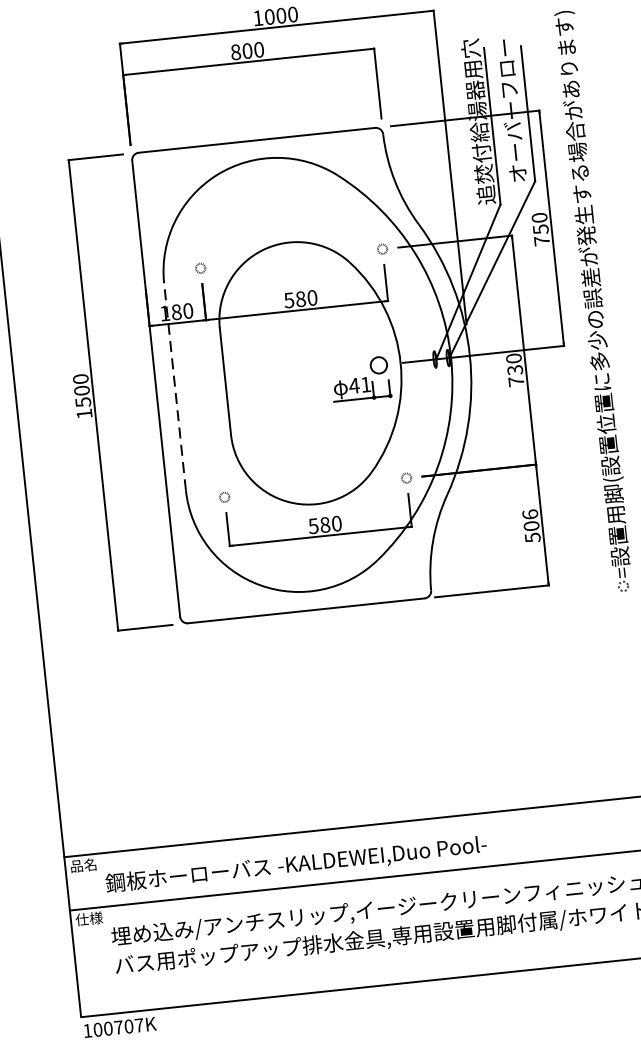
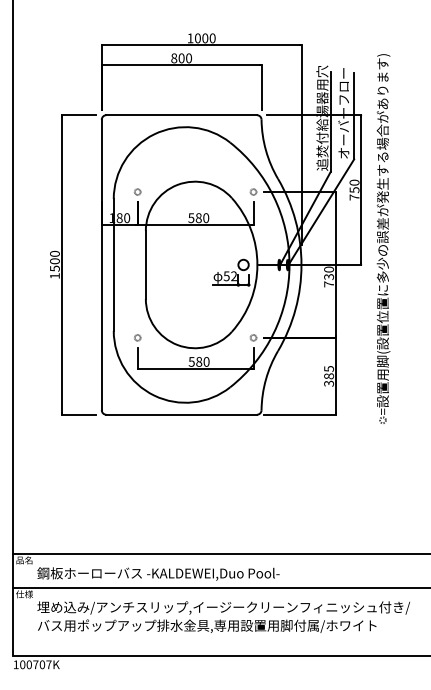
text: (358, 385) -> (229, 276), 41 -> 52
line: (174, 386) -> (113, 264), dashed -> solid
text: (530, 524) -> (328, 375), 506 -> 385

